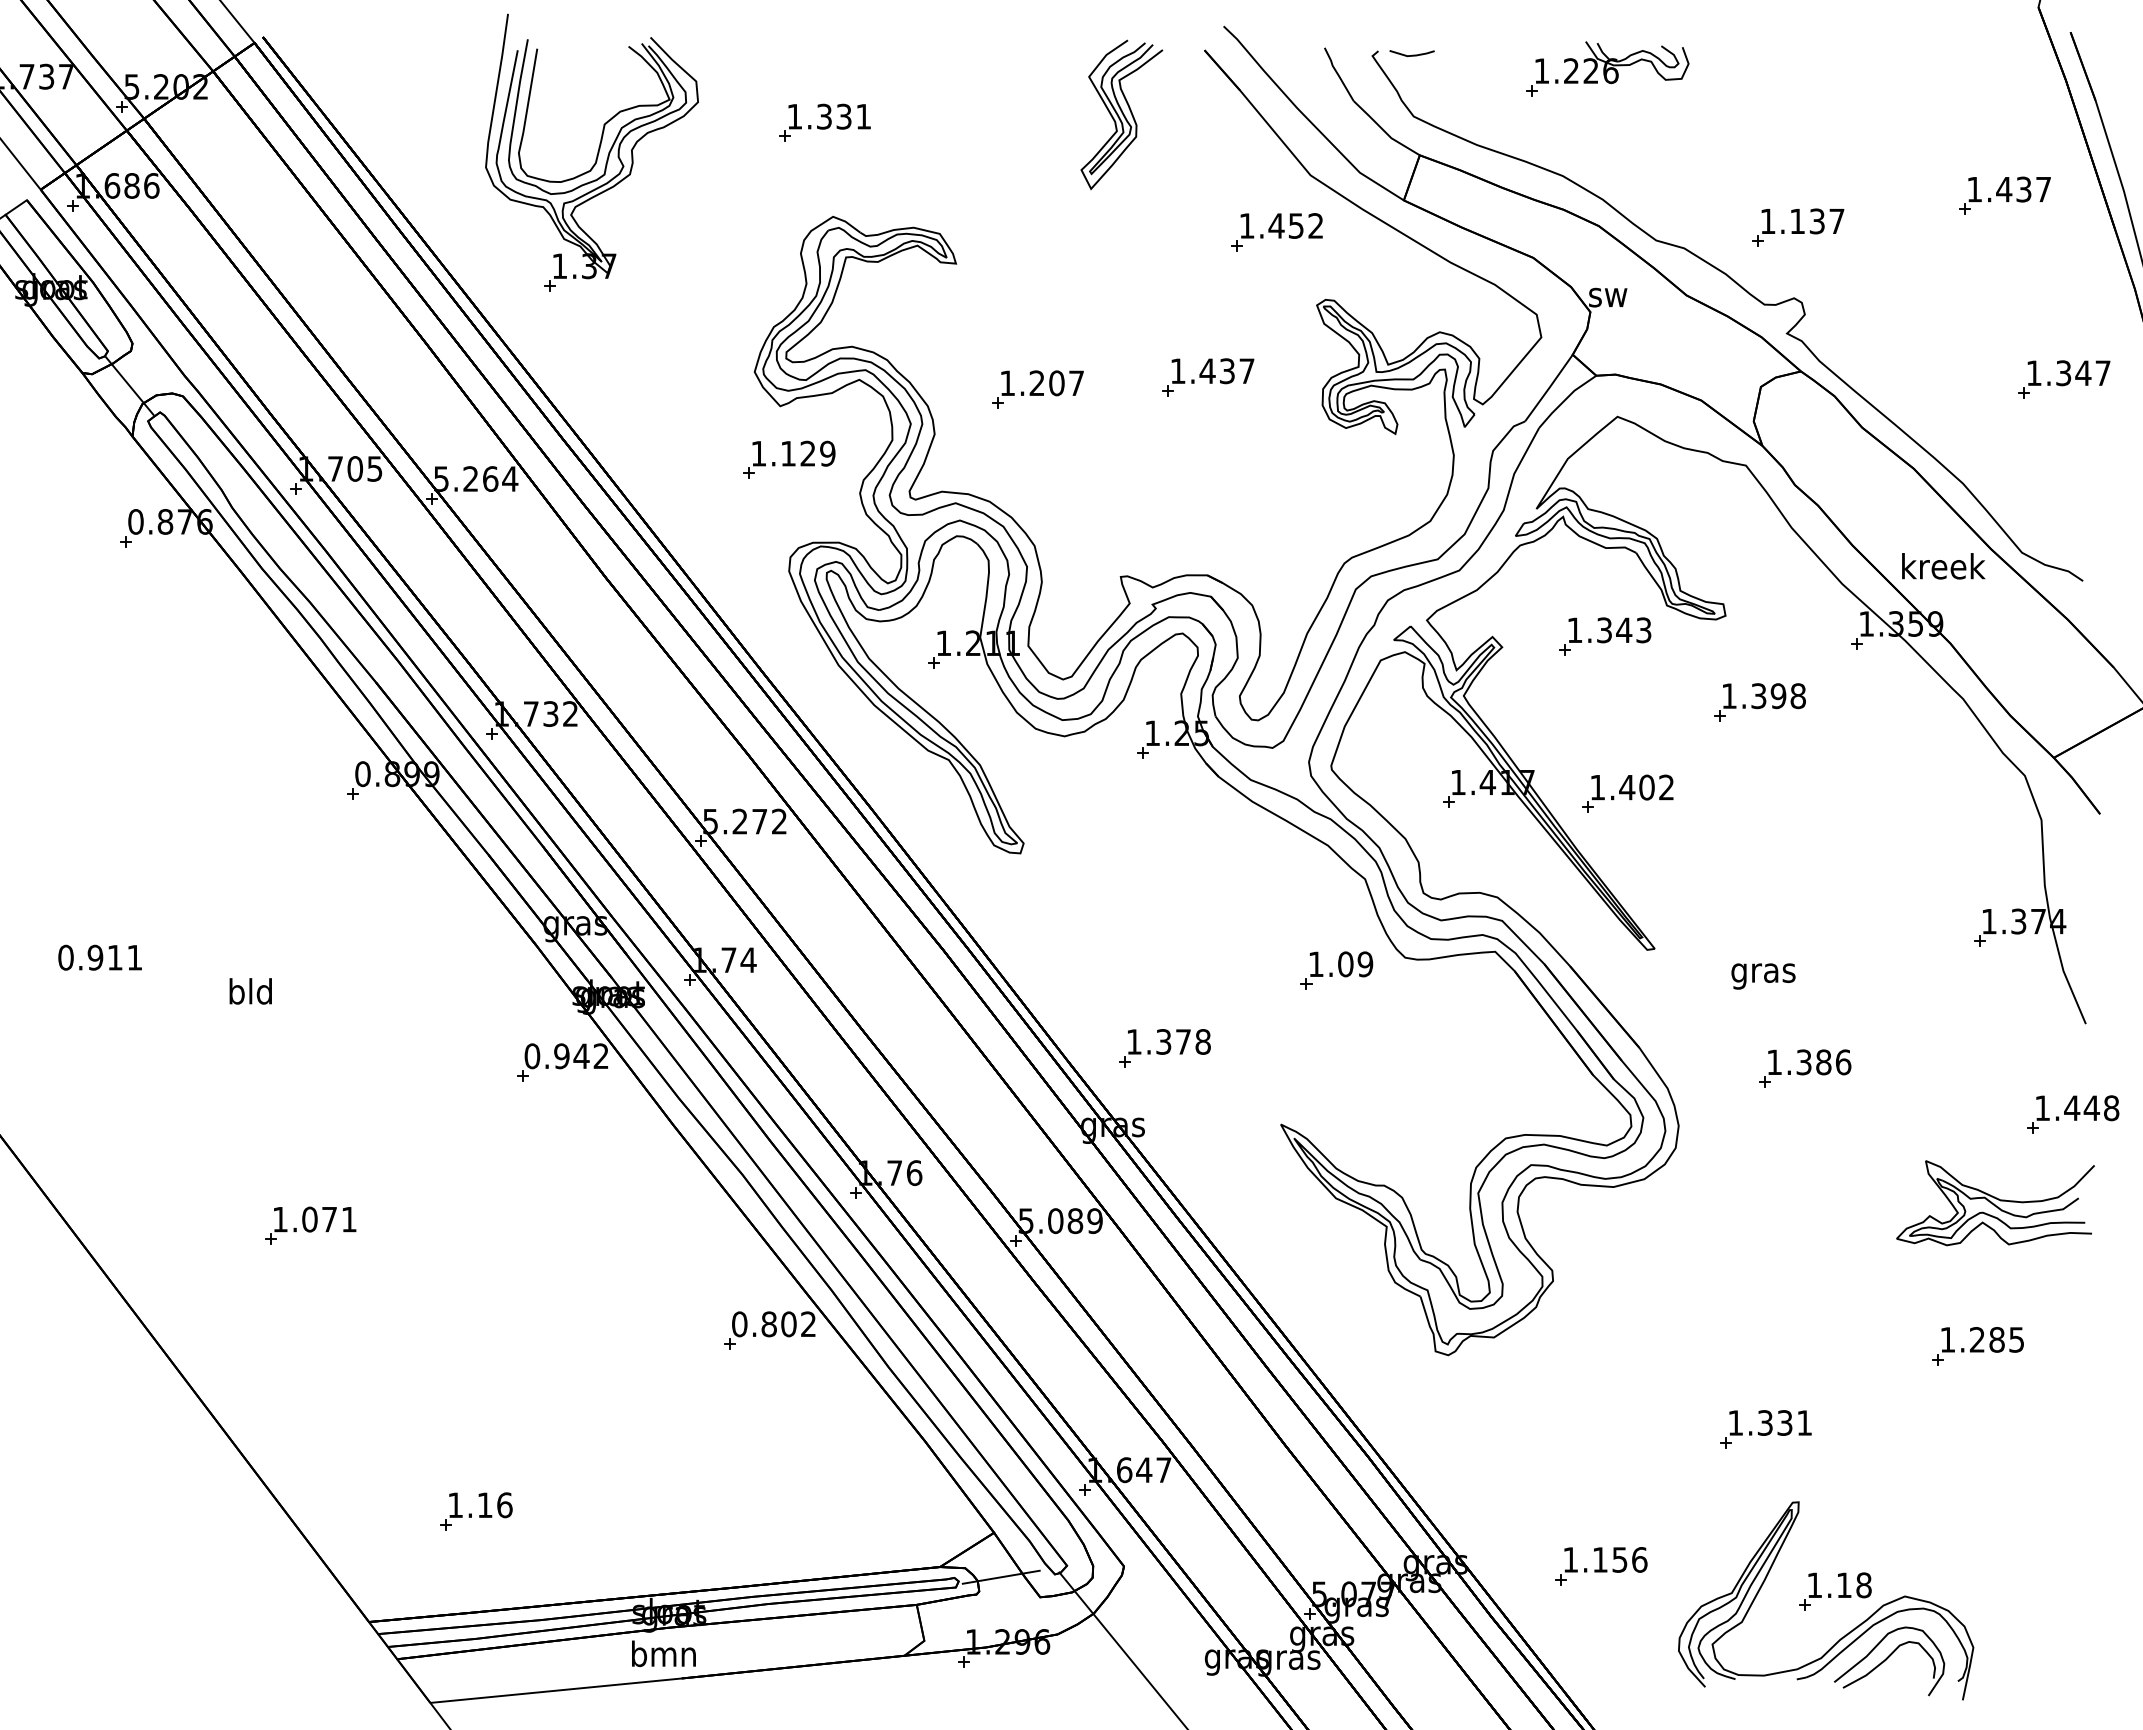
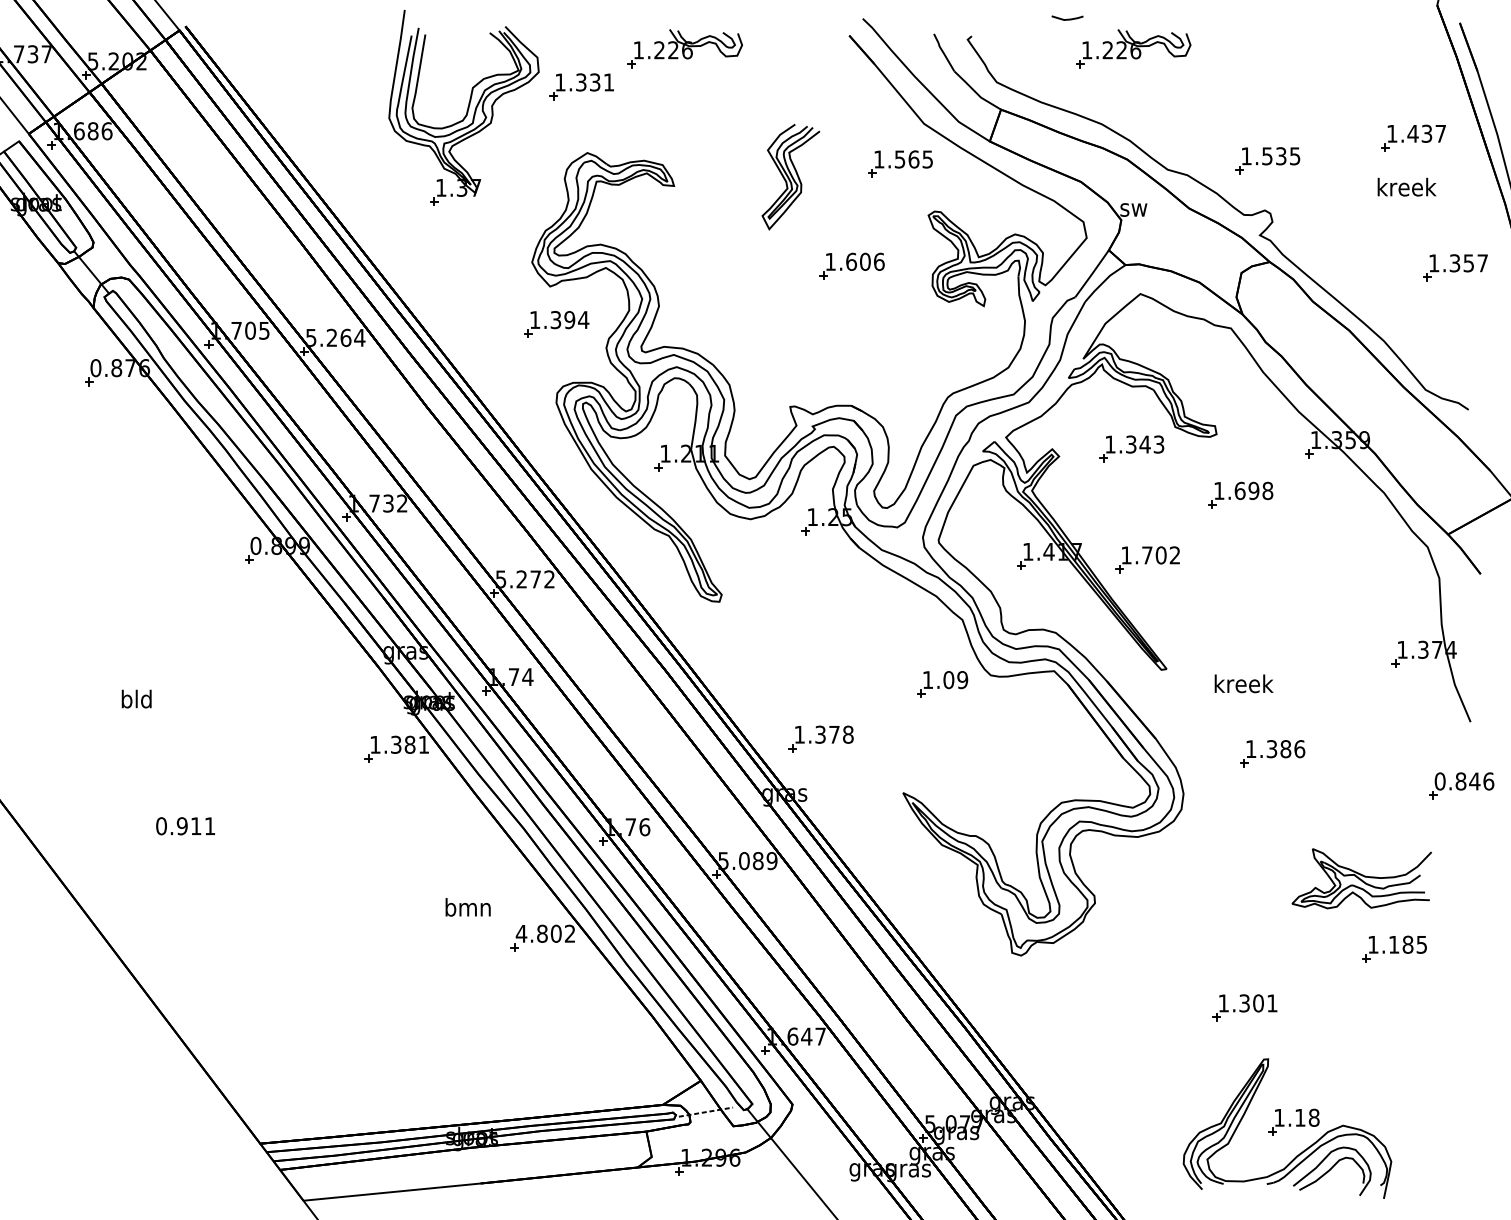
line: (1412, 54) -> (1067, 18), moved
part: (971, 68) -> (685, 48), added
part: (1121, 114) -> (790, 176), moved
part: (591, 152) -> (463, 107), moved
text: (1817, 221) -> (1281, 156), 1.137 -> 1.535
text: (1295, 225) -> (913, 159), 1.452 -> 1.565
text: (1226, 371) -> (864, 262), 1.437 -> 1.606
text: (2083, 373) -> (1468, 263), 1.347 -> 1.357
part: (1037, 389) -> (731, 274), removed
text: (808, 453) -> (570, 319), 1.129 -> 1.394
text: (1943, 566) -> (1406, 187), moved
text: (1758, 696) -> (1239, 491), 1.398 -> 1.698
text: (1627, 787) -> (1147, 555), 1.402 -> 1.702
text: (99, 957) -> (185, 826), moved
text: (1764, 972) -> (1244, 685), gras -> kreek
text: (250, 991) -> (136, 699), moved
text: (566, 1056) -> (399, 745), 0.942 -> 1.381
text: (2077, 1108) -> (1464, 781), 1.448 -> 0.846
part: (1995, 1203) -> (1361, 878), moved
part: (310, 1225) -> (218, 864), removed
text: (739, 1324) -> (521, 933), 0.802 -> 4.802
text: (1977, 1339) -> (1394, 944), 1.285 -> 1.185
text: (1784, 1422) -> (1258, 1003), 1.331 -> 1.301
part: (476, 1511) -> (336, 1065), removed
part: (1601, 1566) -> (1129, 1104), removed
line: (1001, 1577) -> (706, 1112), solid -> dashed
text: (663, 1653) -> (467, 907), moved

